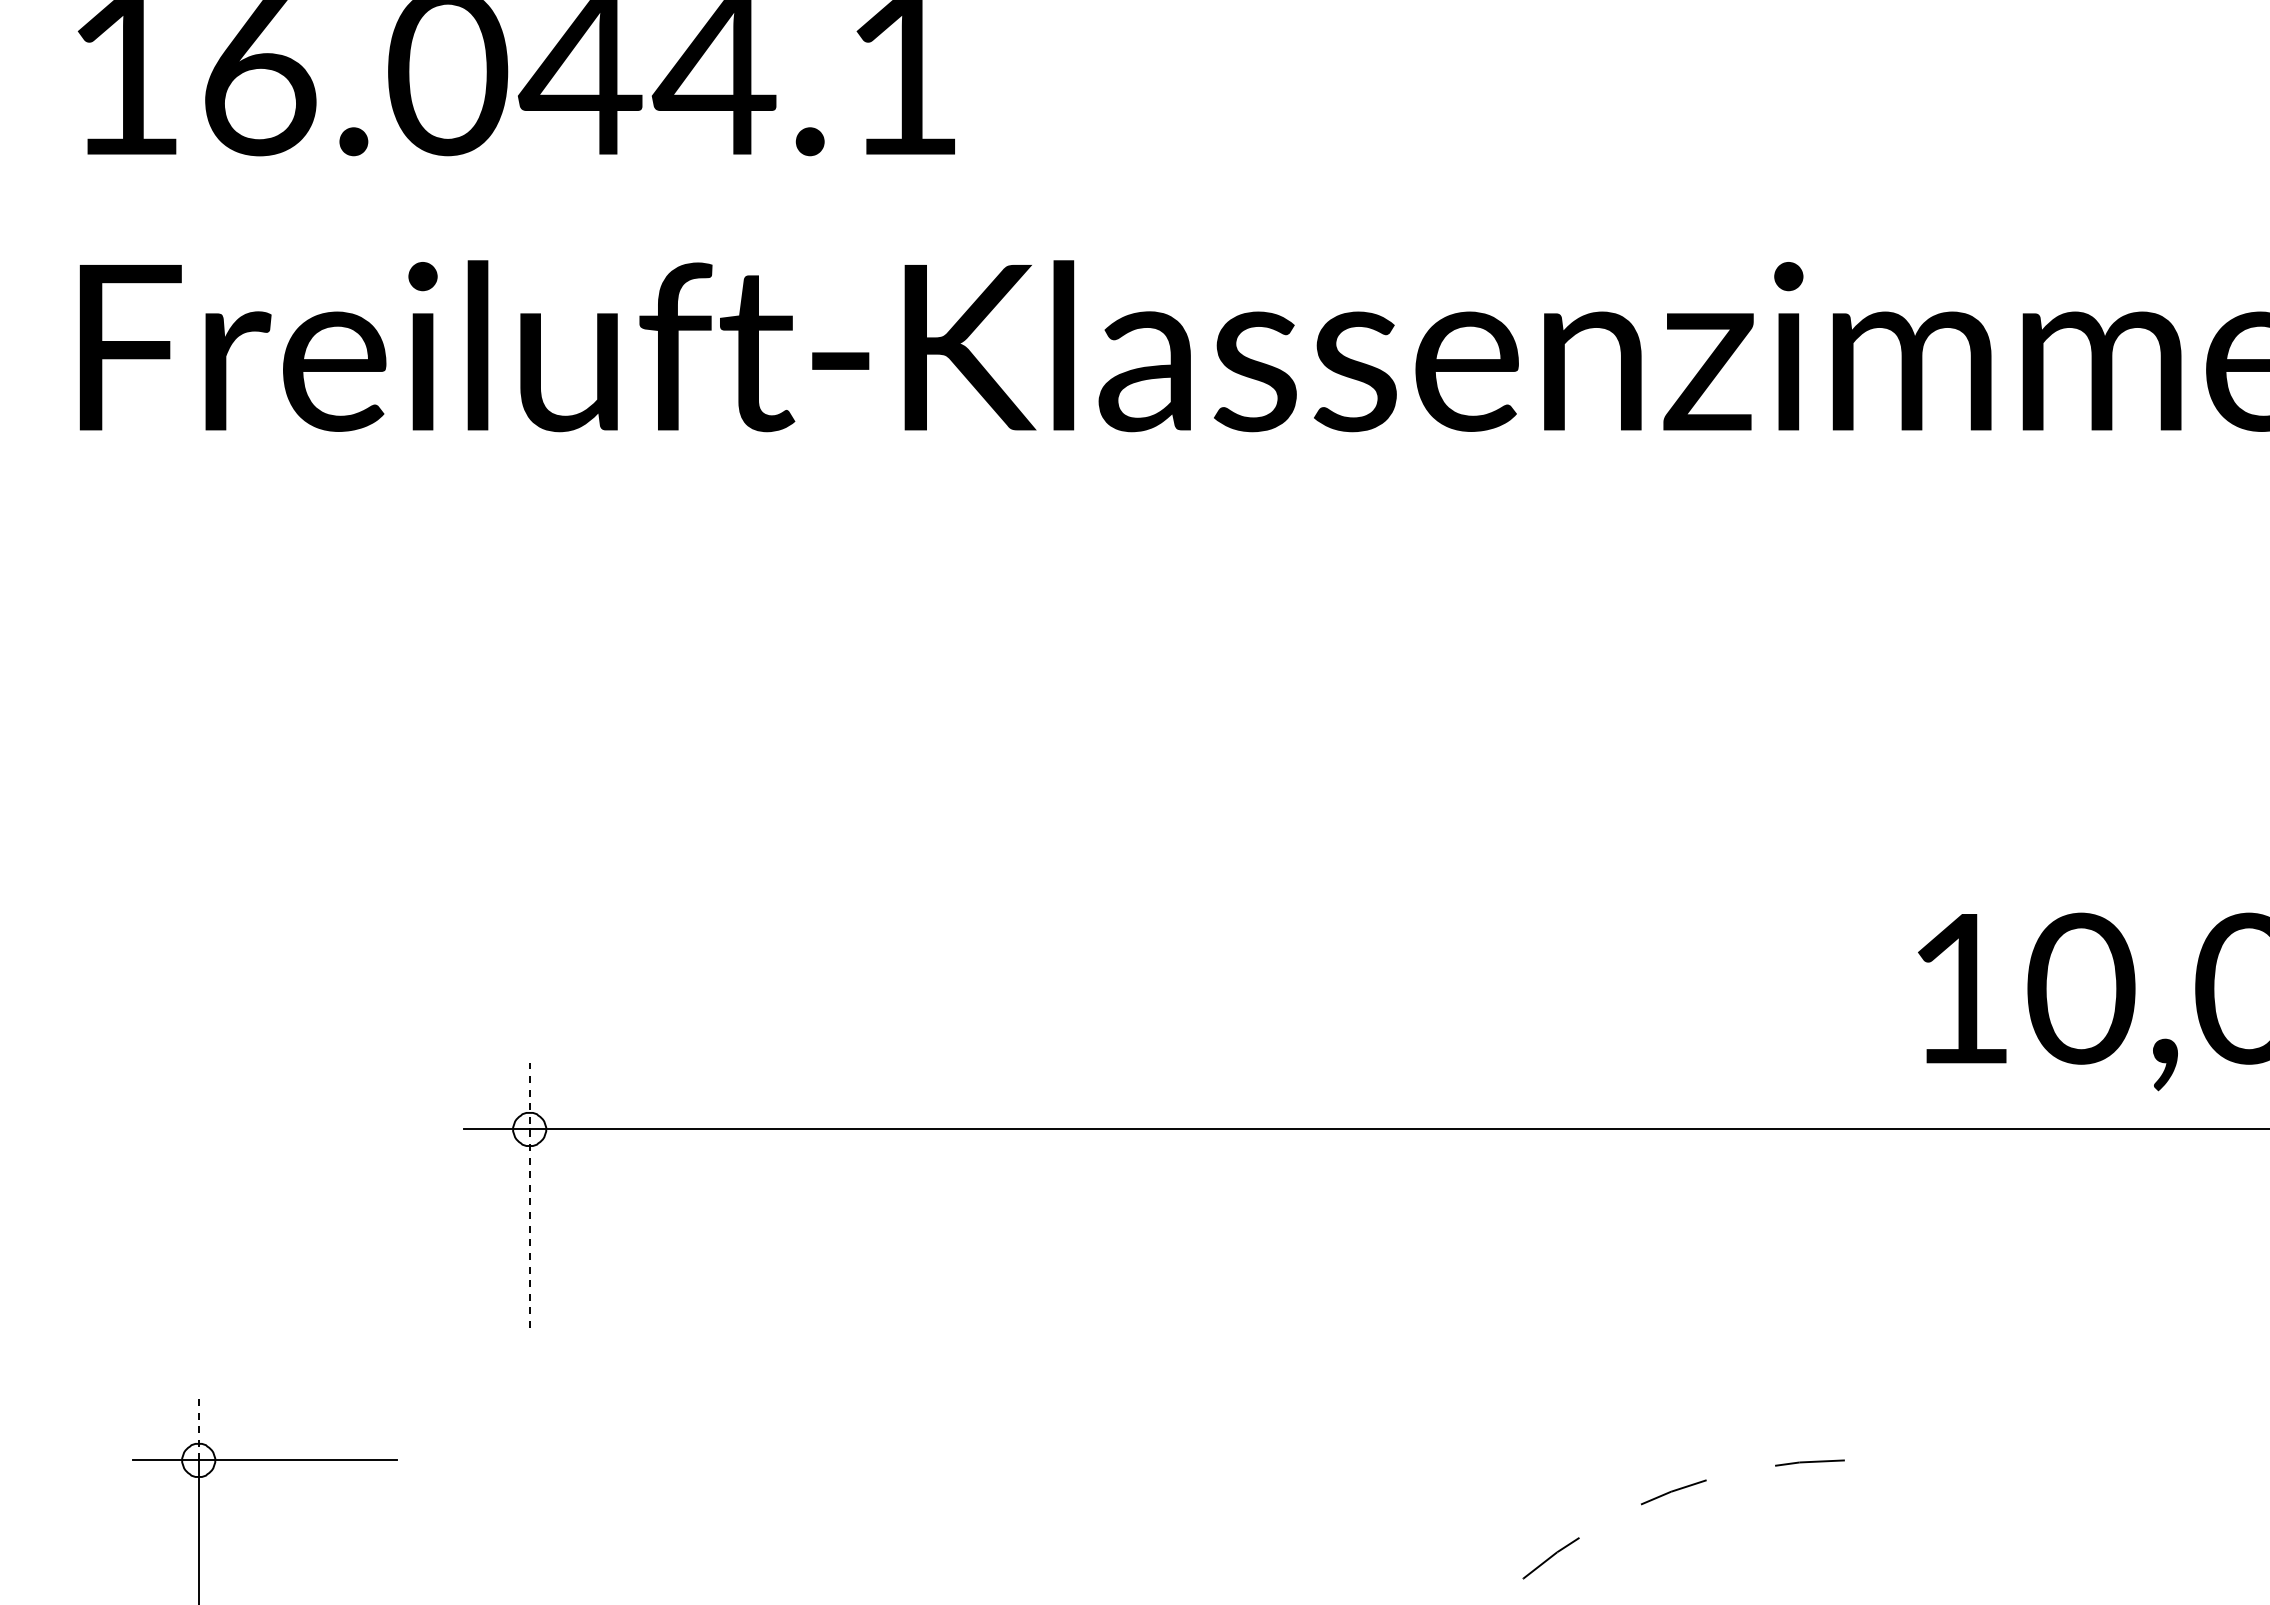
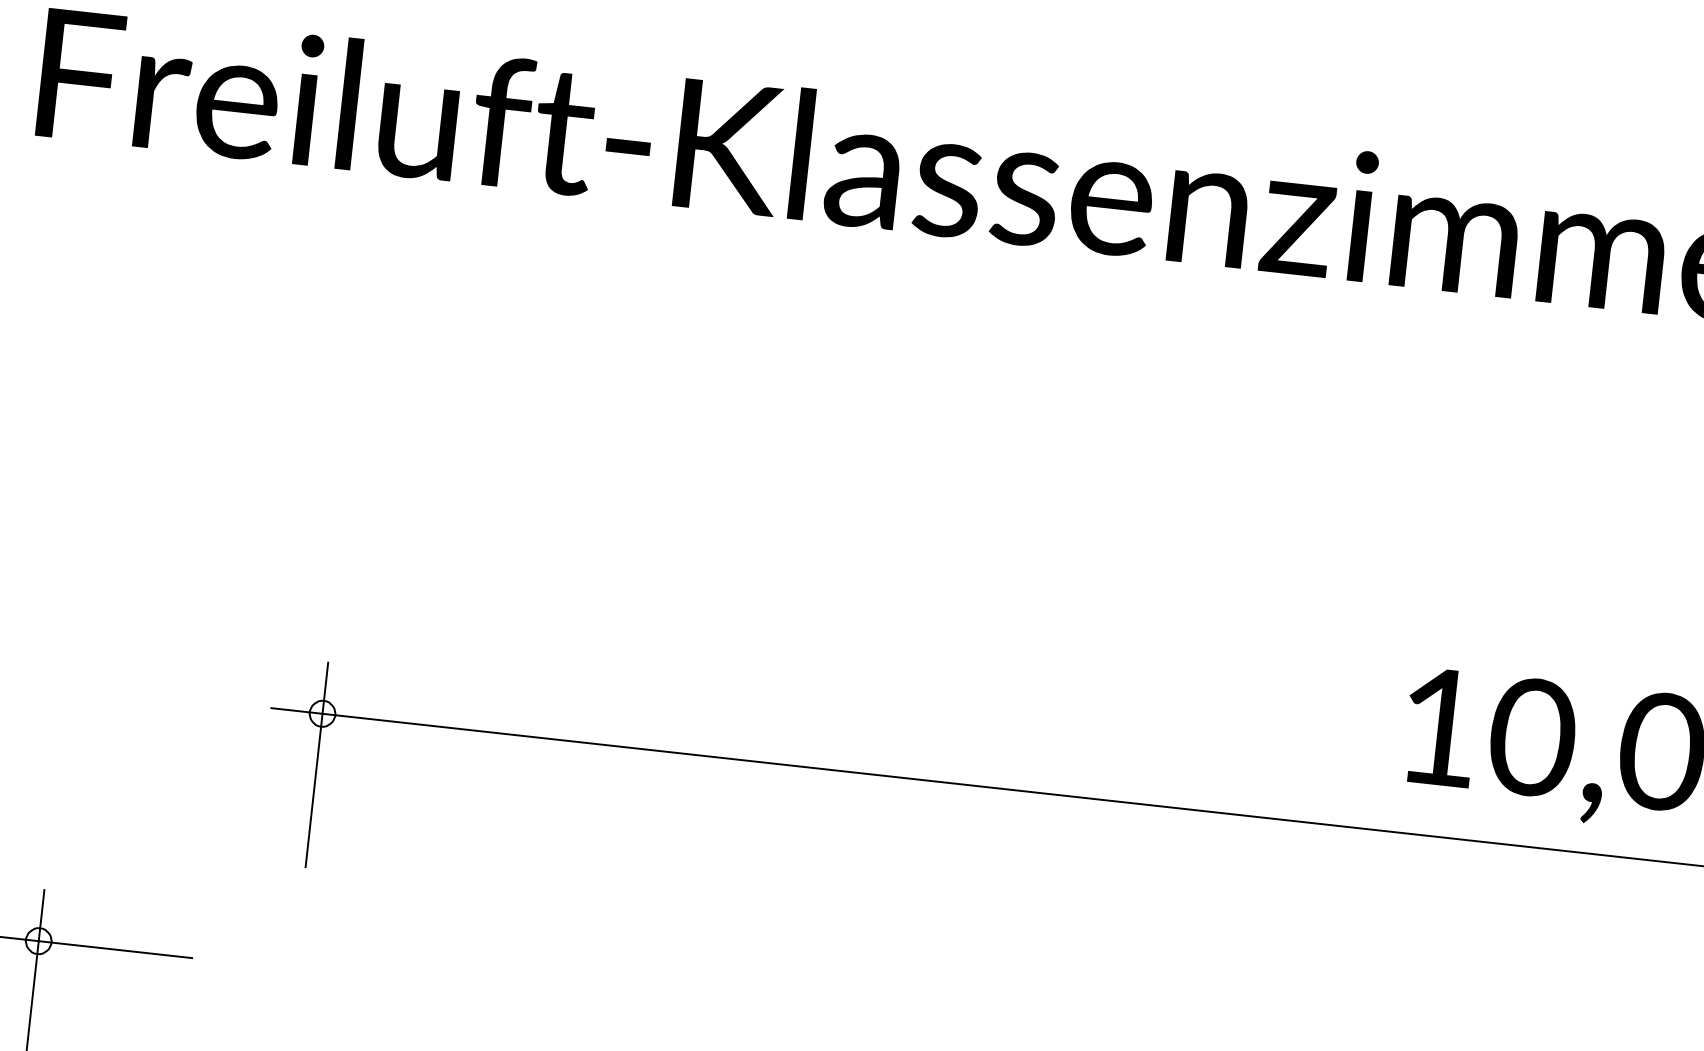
line: (529, 1195) -> (316, 764), dashed -> solid
line: (198, 1426) -> (41, 914), dashed -> solid

